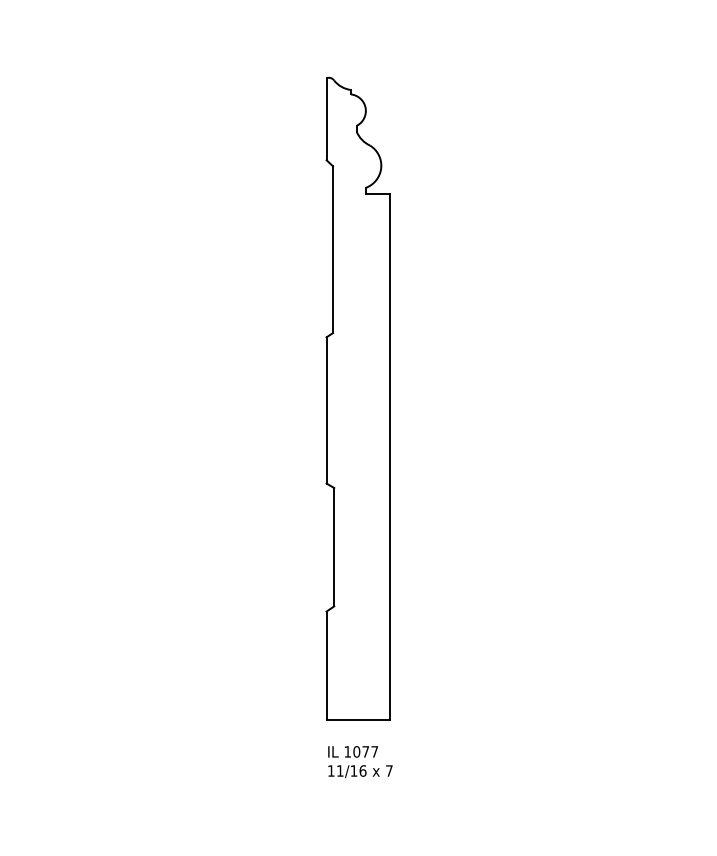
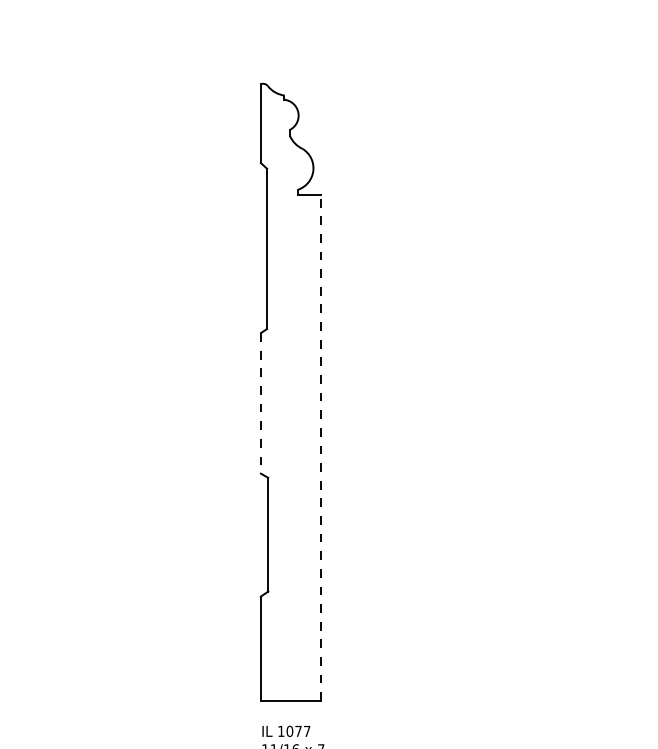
line: (326, 410) -> (260, 403), solid -> dashed
line: (389, 456) -> (321, 447), solid -> dashed

